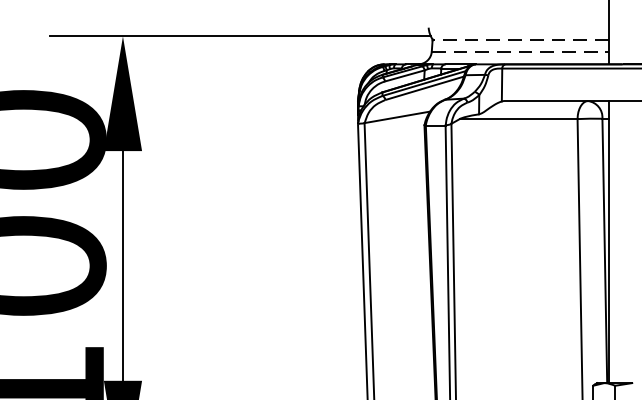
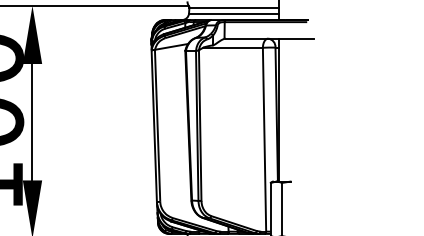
line: (521, 39) -> (234, 7), dashed -> solid
line: (519, 51) -> (233, 13), dashed -> solid

